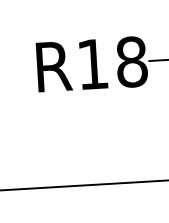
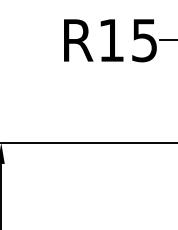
text: (131, 62) -> (144, 40), R18 -> R15

